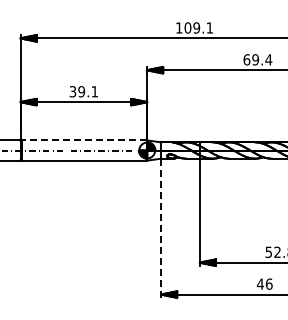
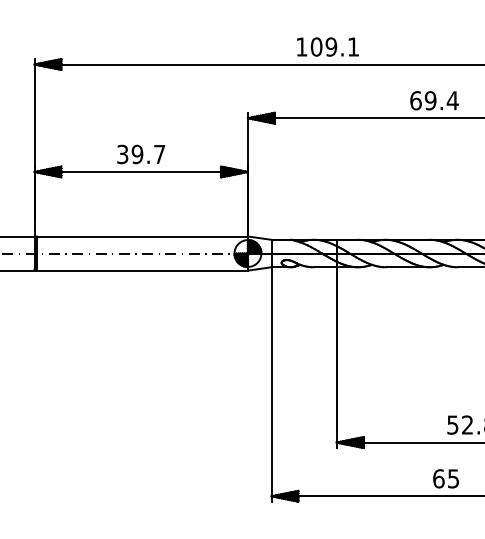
text: (94, 91) -> (159, 154), 39.1 -> 39.7
line: (84, 140) -> (142, 236), dashed -> solid
line: (161, 228) -> (271, 384), dashed -> solid
text: (264, 283) -> (445, 477), 46 -> 65

